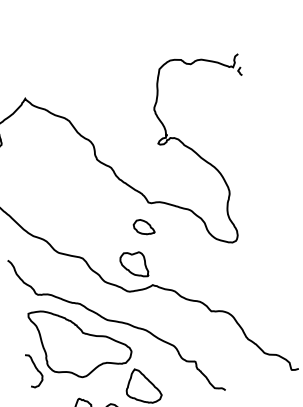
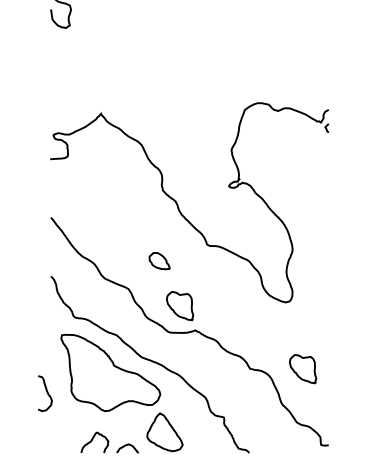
part: (143, 227) -> (159, 261), moved
part: (261, 302) -> (303, 369), added
curve: (35, 369) -> (46, 392), moved

